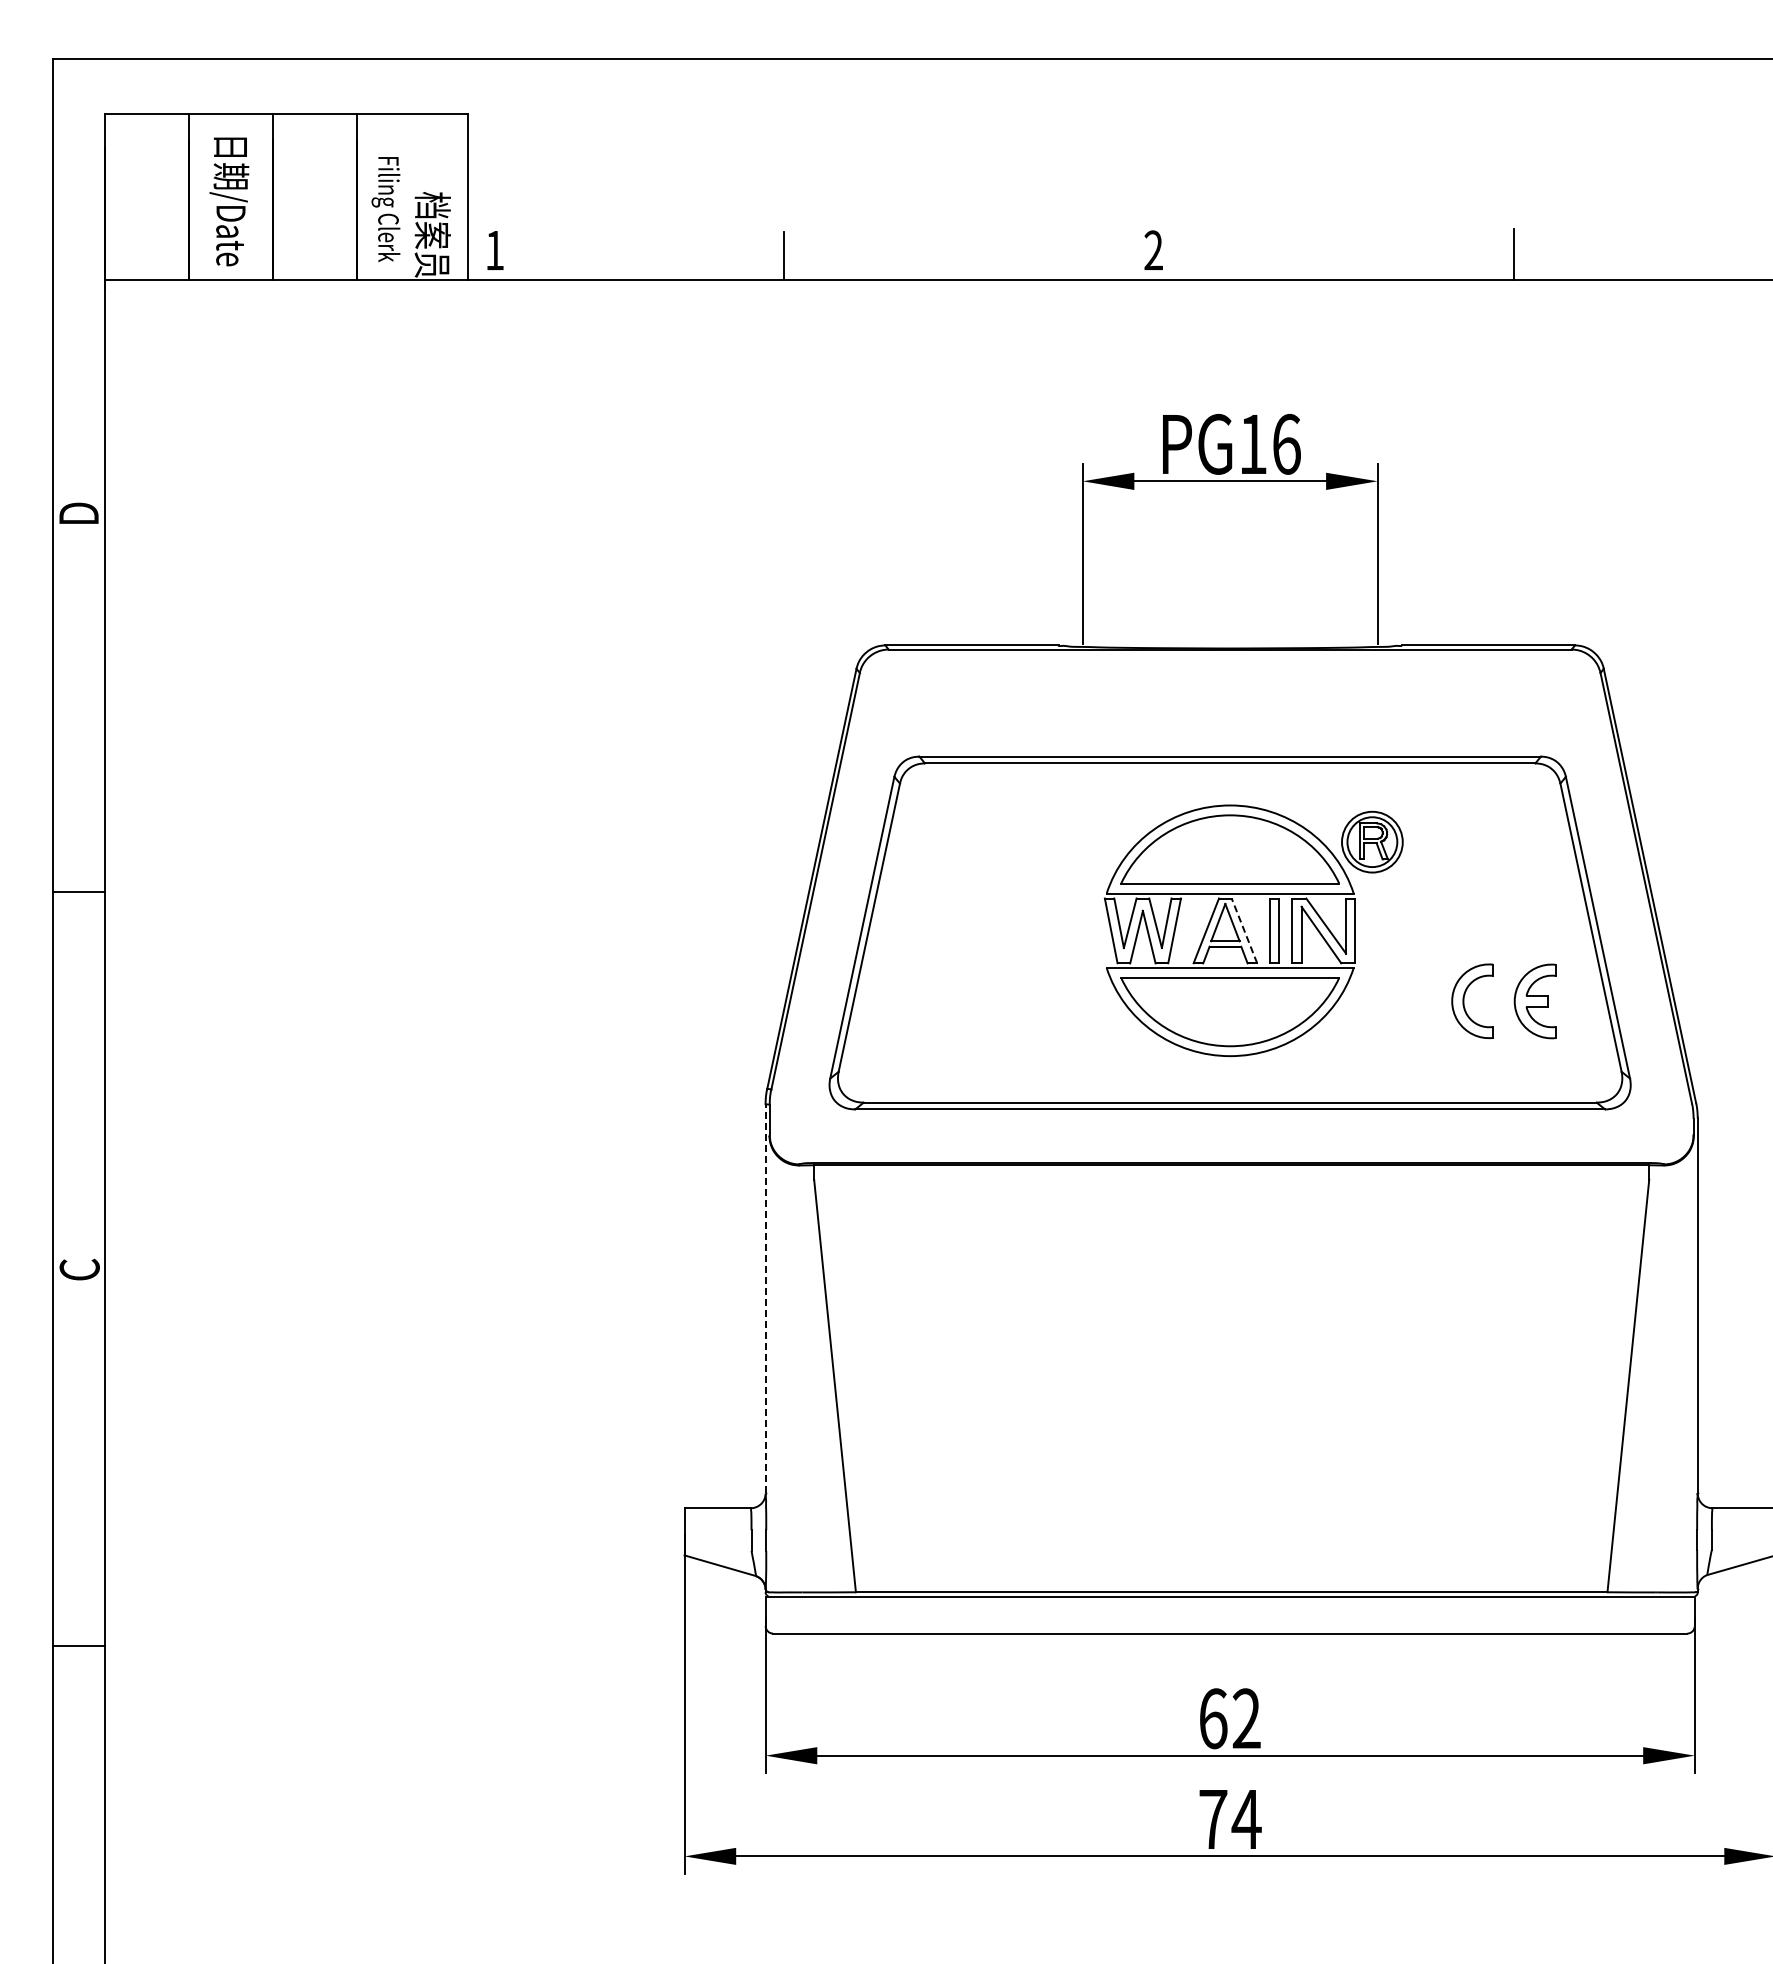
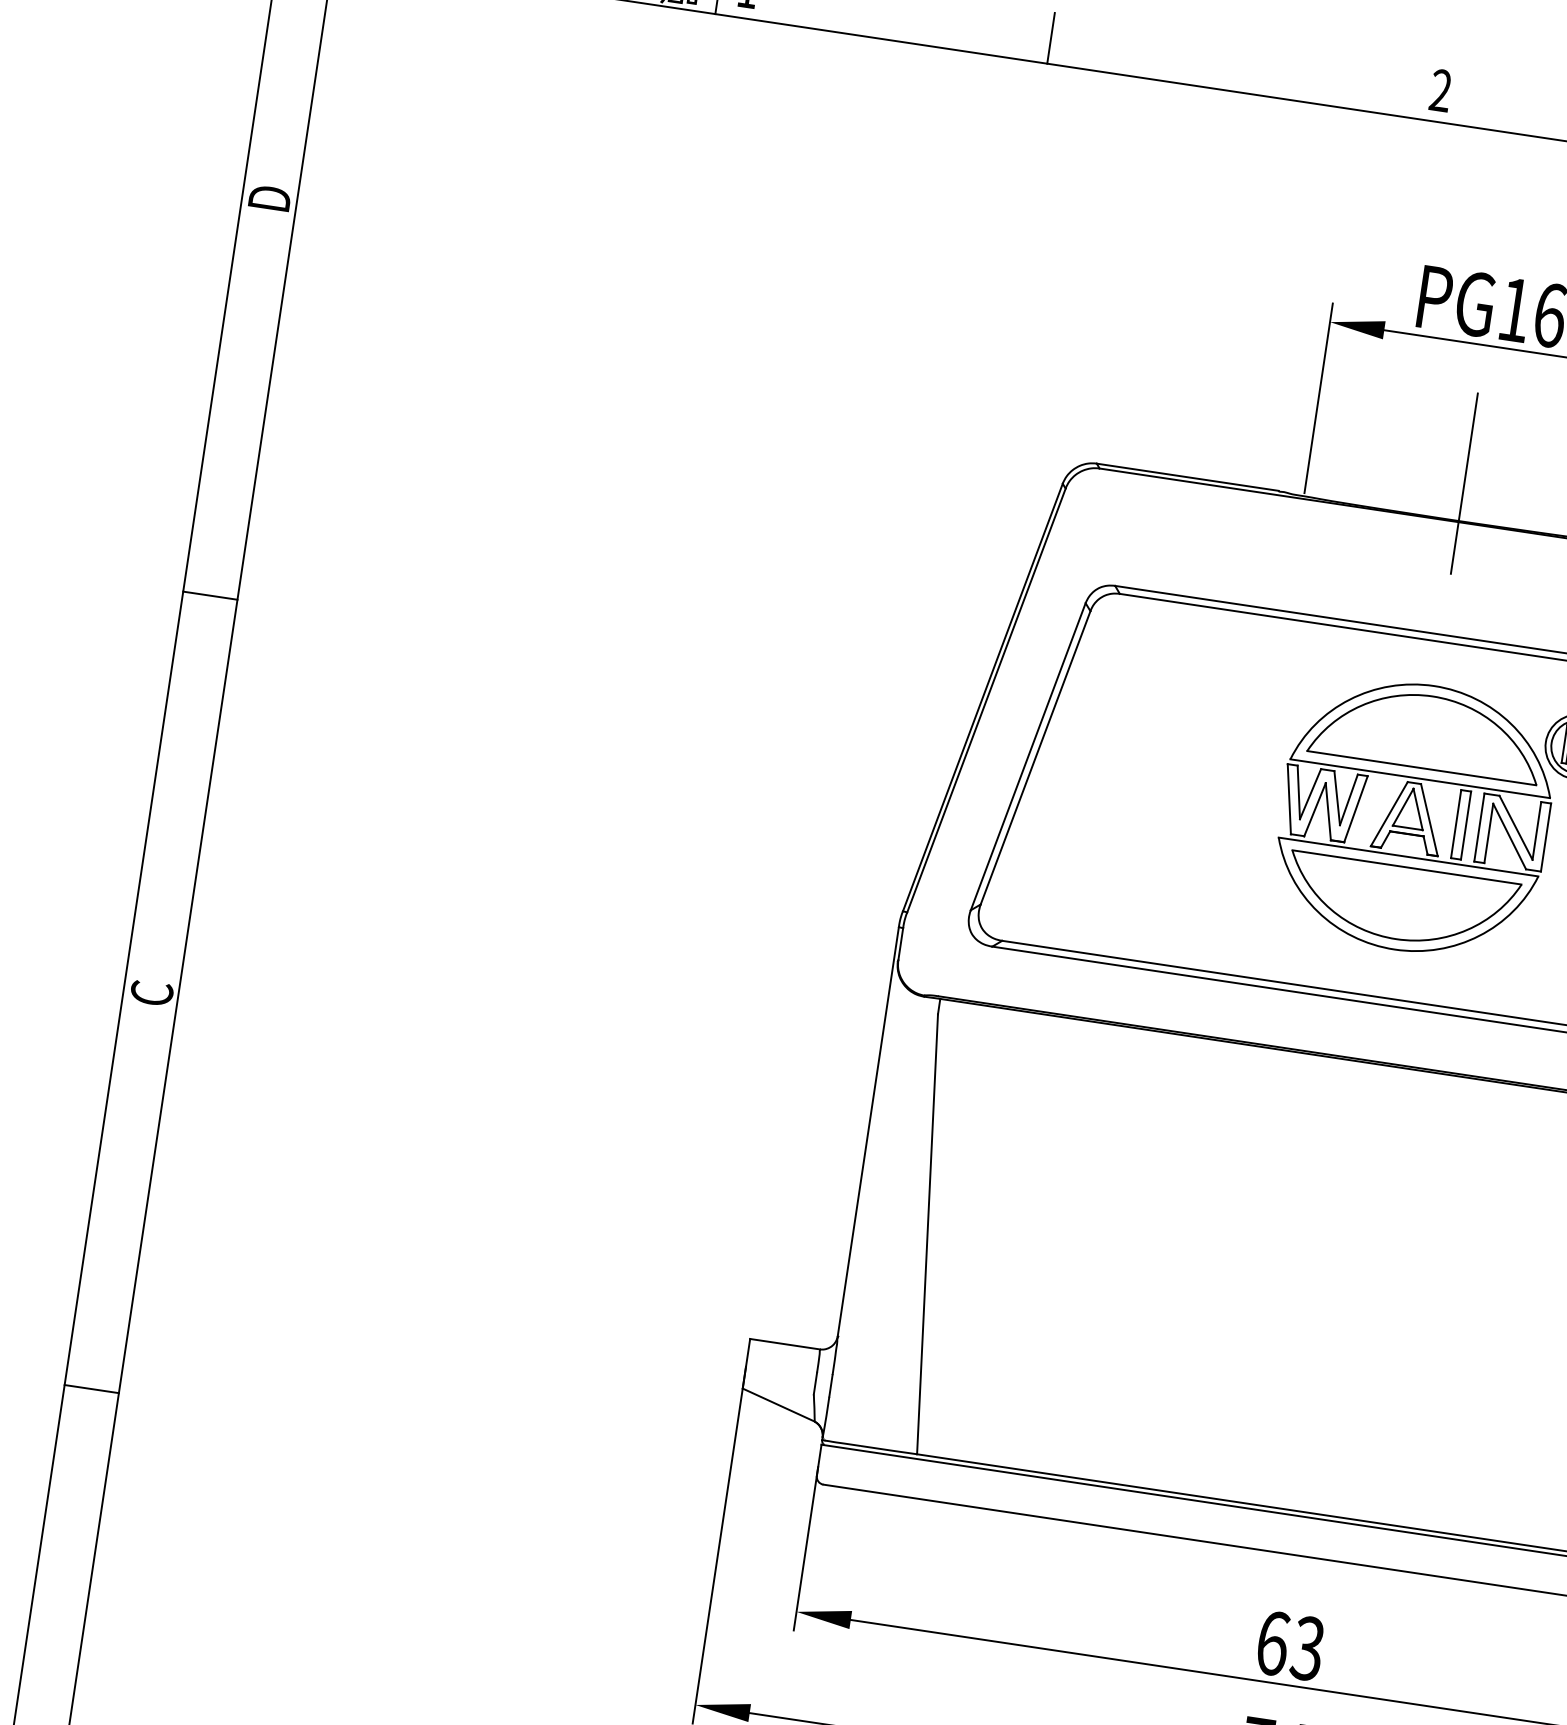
line: (1230, 612) -> (1464, 483), added
line: (1244, 930) -> (1429, 819), dashed -> solid
line: (765, 1298) -> (868, 1131), dashed -> solid
text: (1246, 1718) -> (1307, 1648), 62 -> 63

